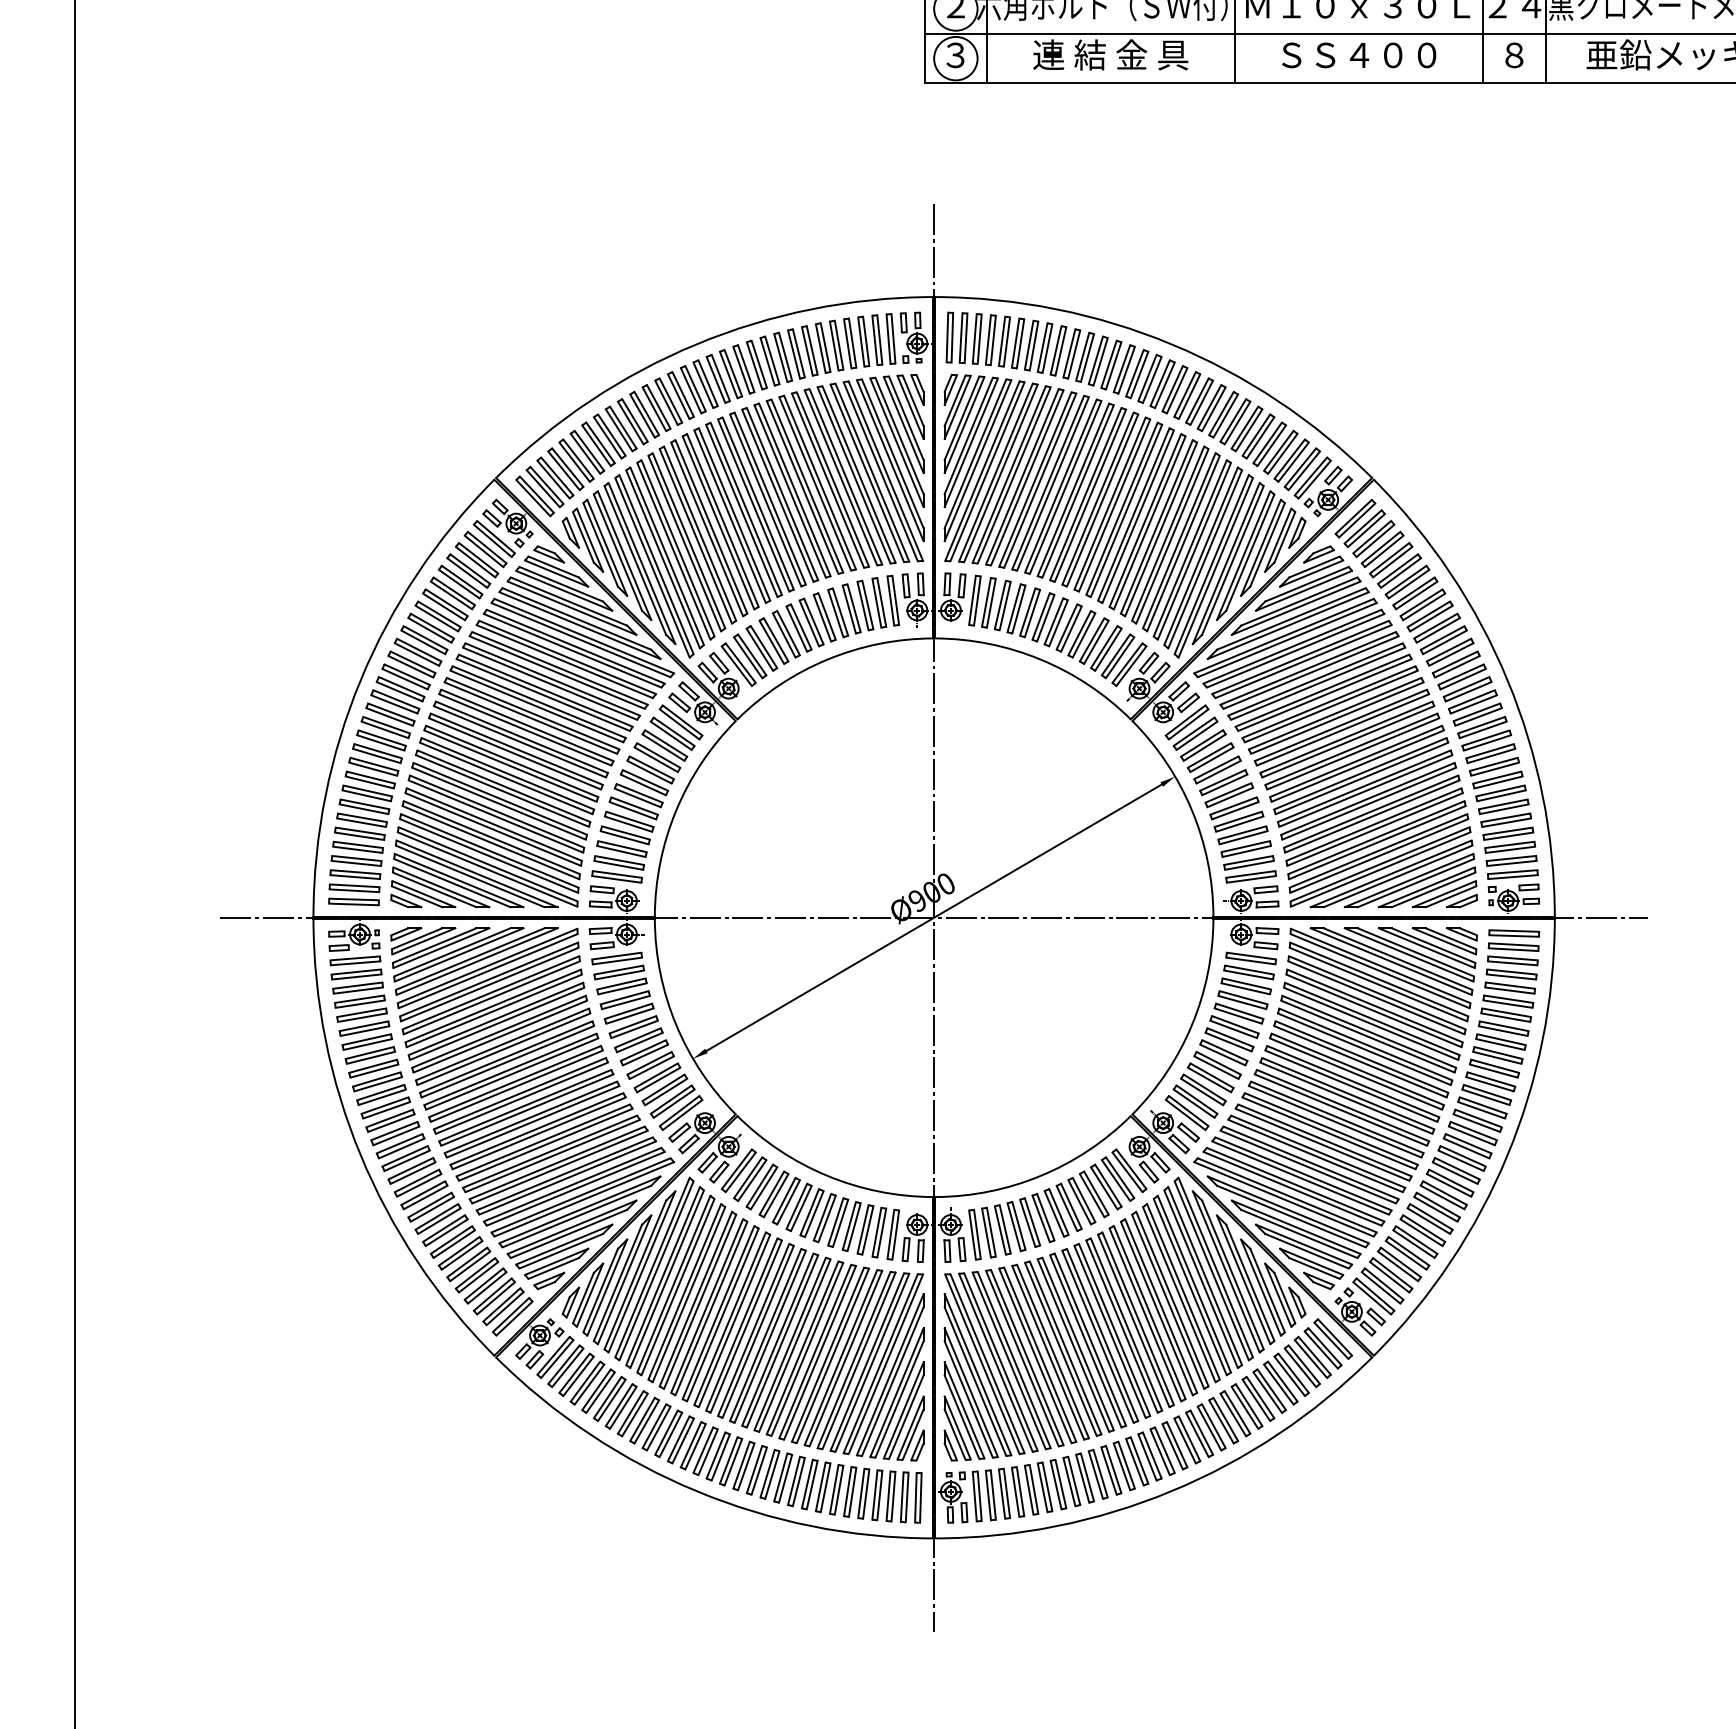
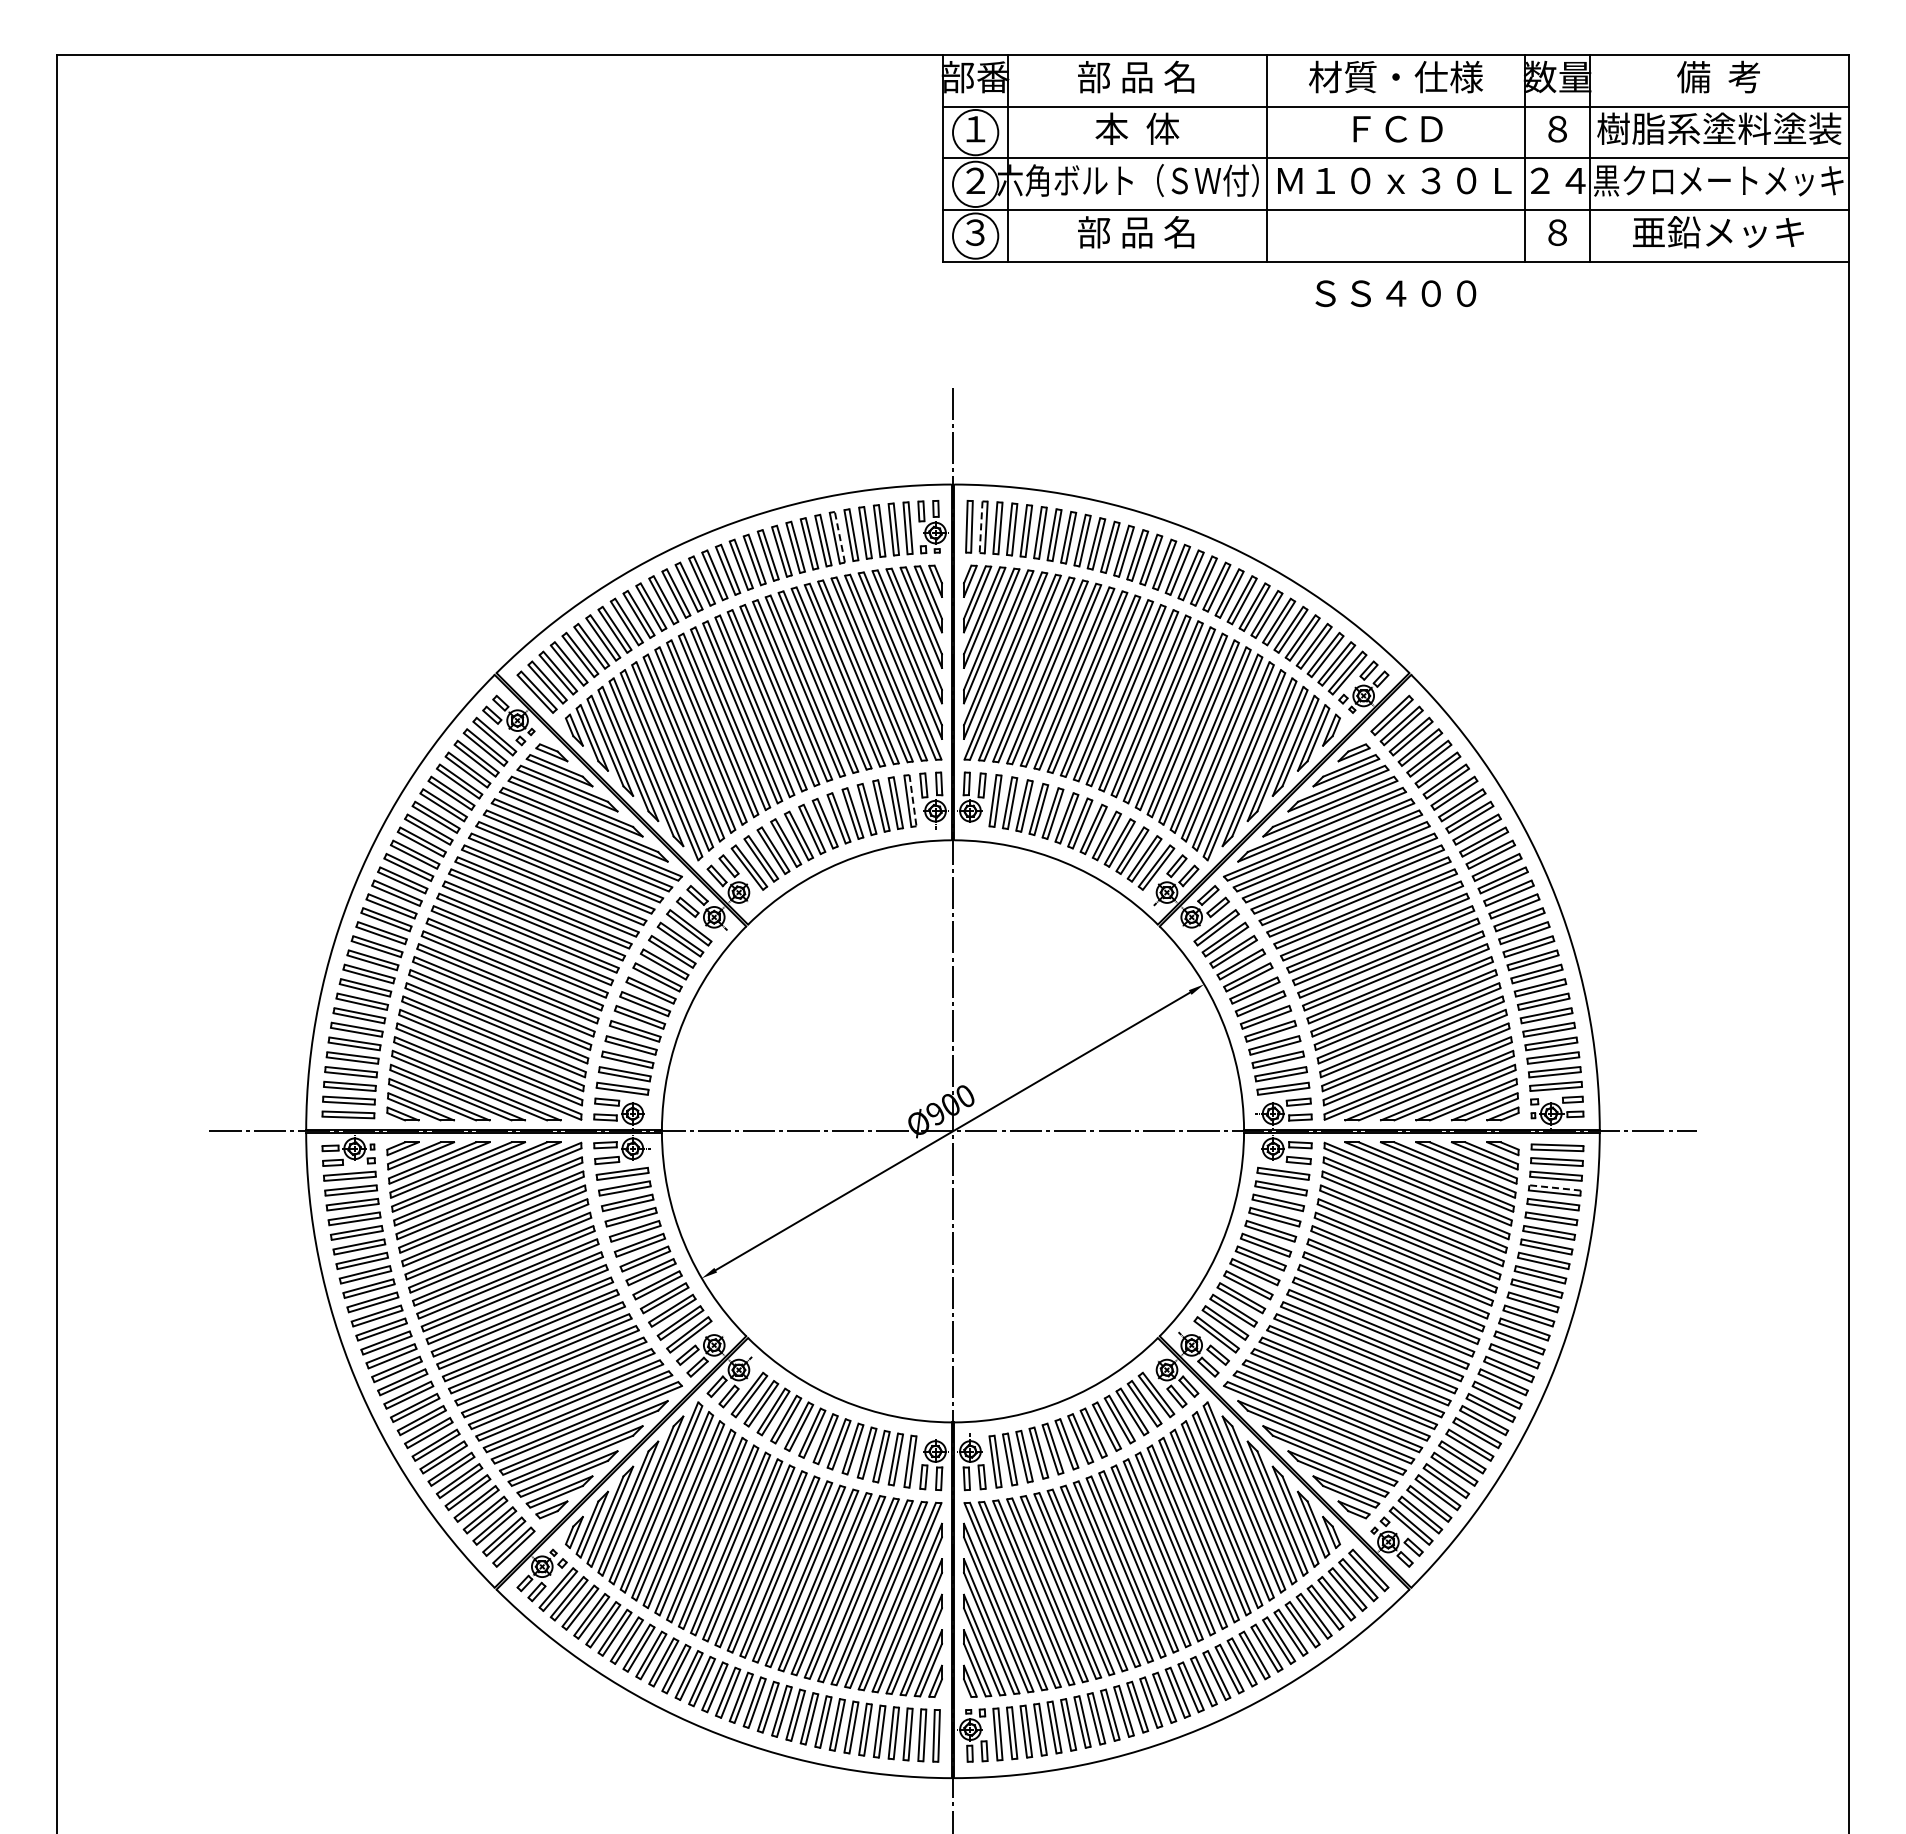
text: (1110, 55) -> (1136, 232), 連 結 金 具 -> 部 品 名
text: (1358, 55) -> (1395, 293), moved
line: (961, 338) -> (981, 527), solid -> dashed
line: (825, 347) -> (839, 537), solid -> dashed
line: (896, 600) -> (913, 800), solid -> dashed
line: (1512, 971) -> (1555, 1187), solid -> dashed

